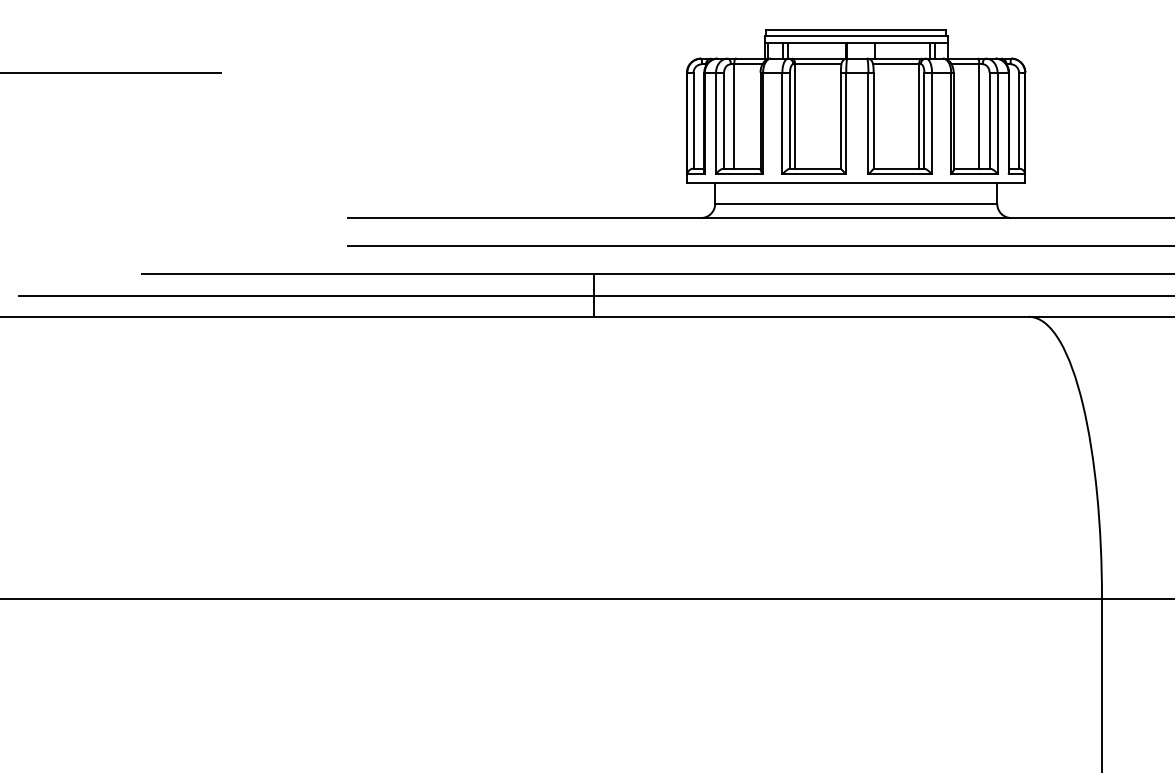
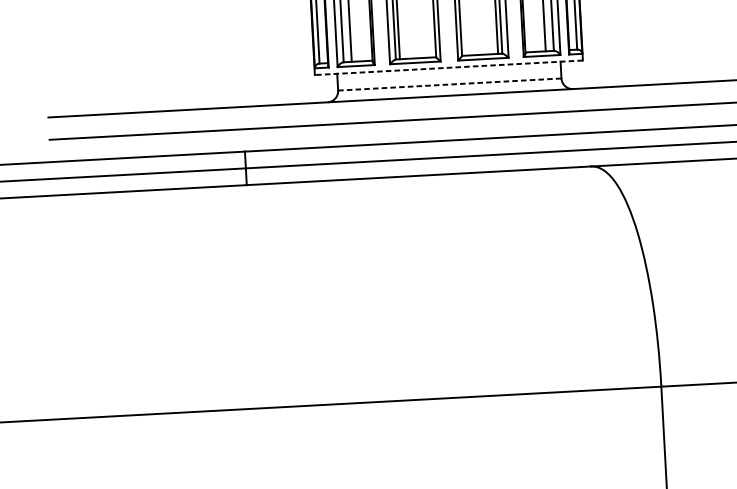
line: (855, 182) -> (448, 67), solid -> dashed
line: (856, 203) -> (450, 84), solid -> dashed

